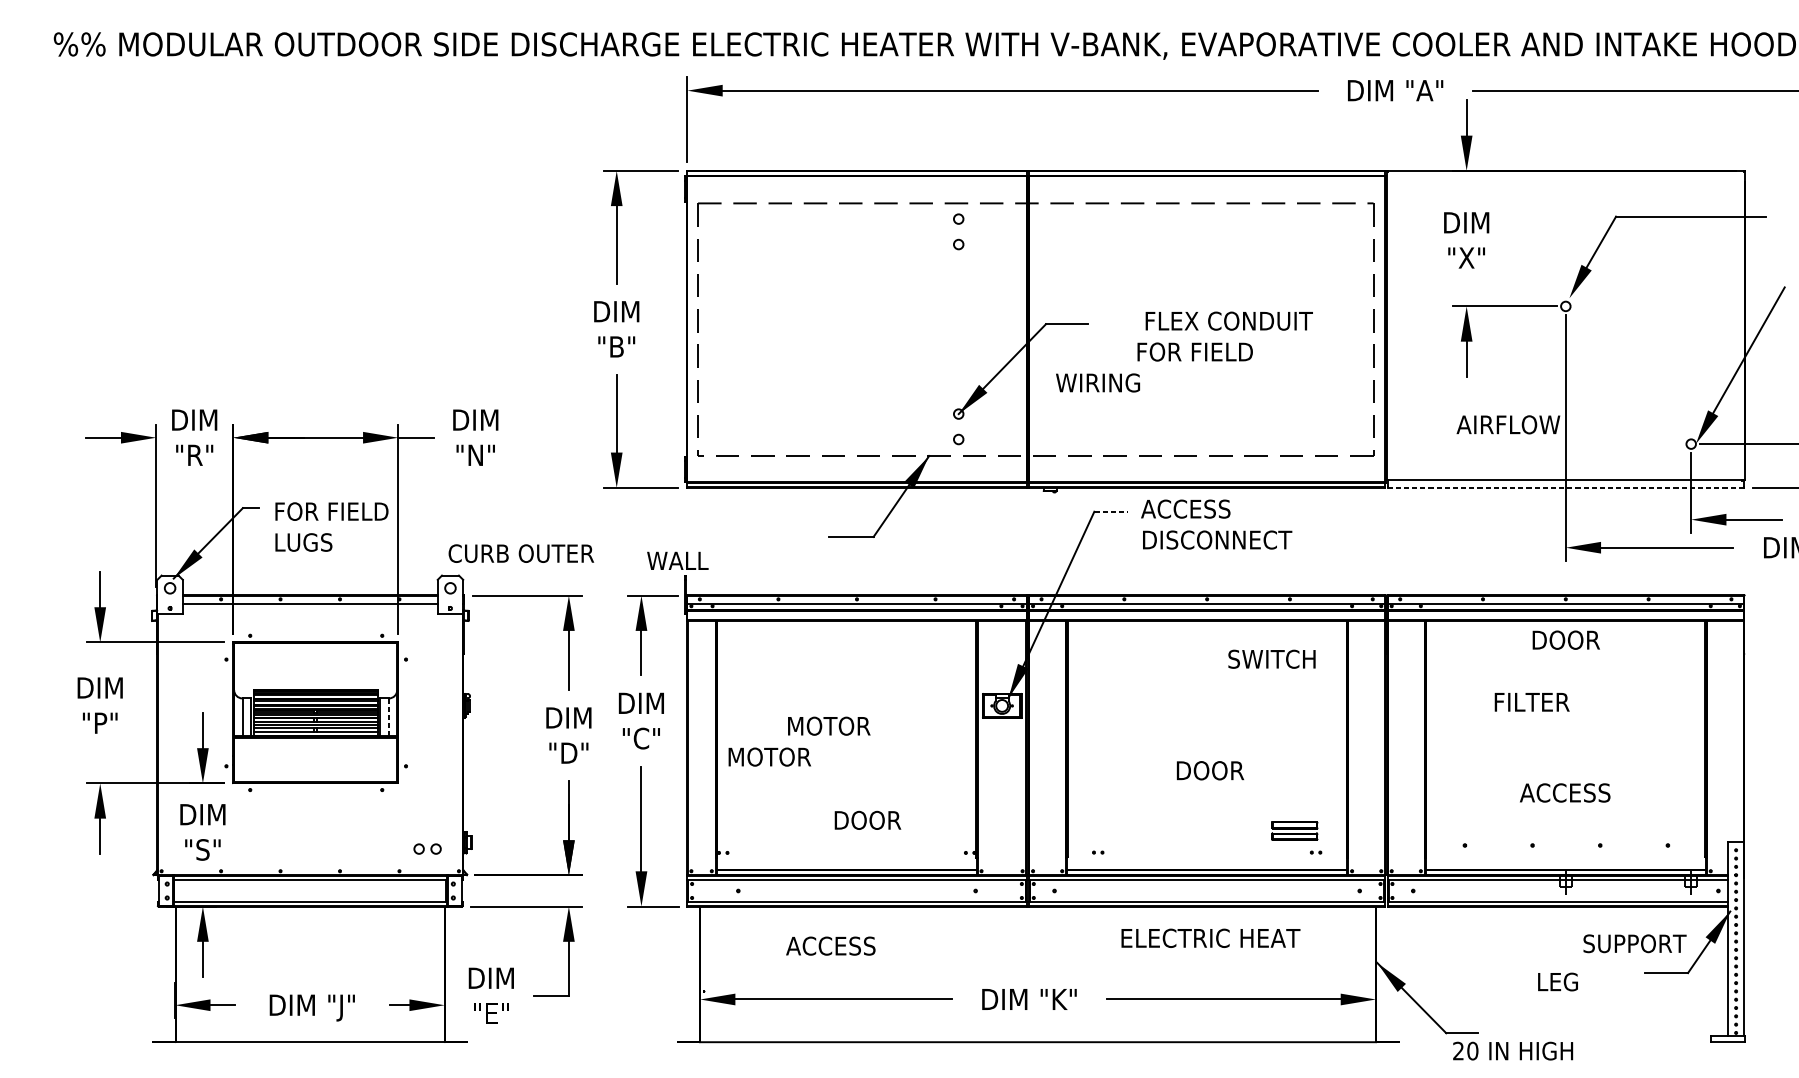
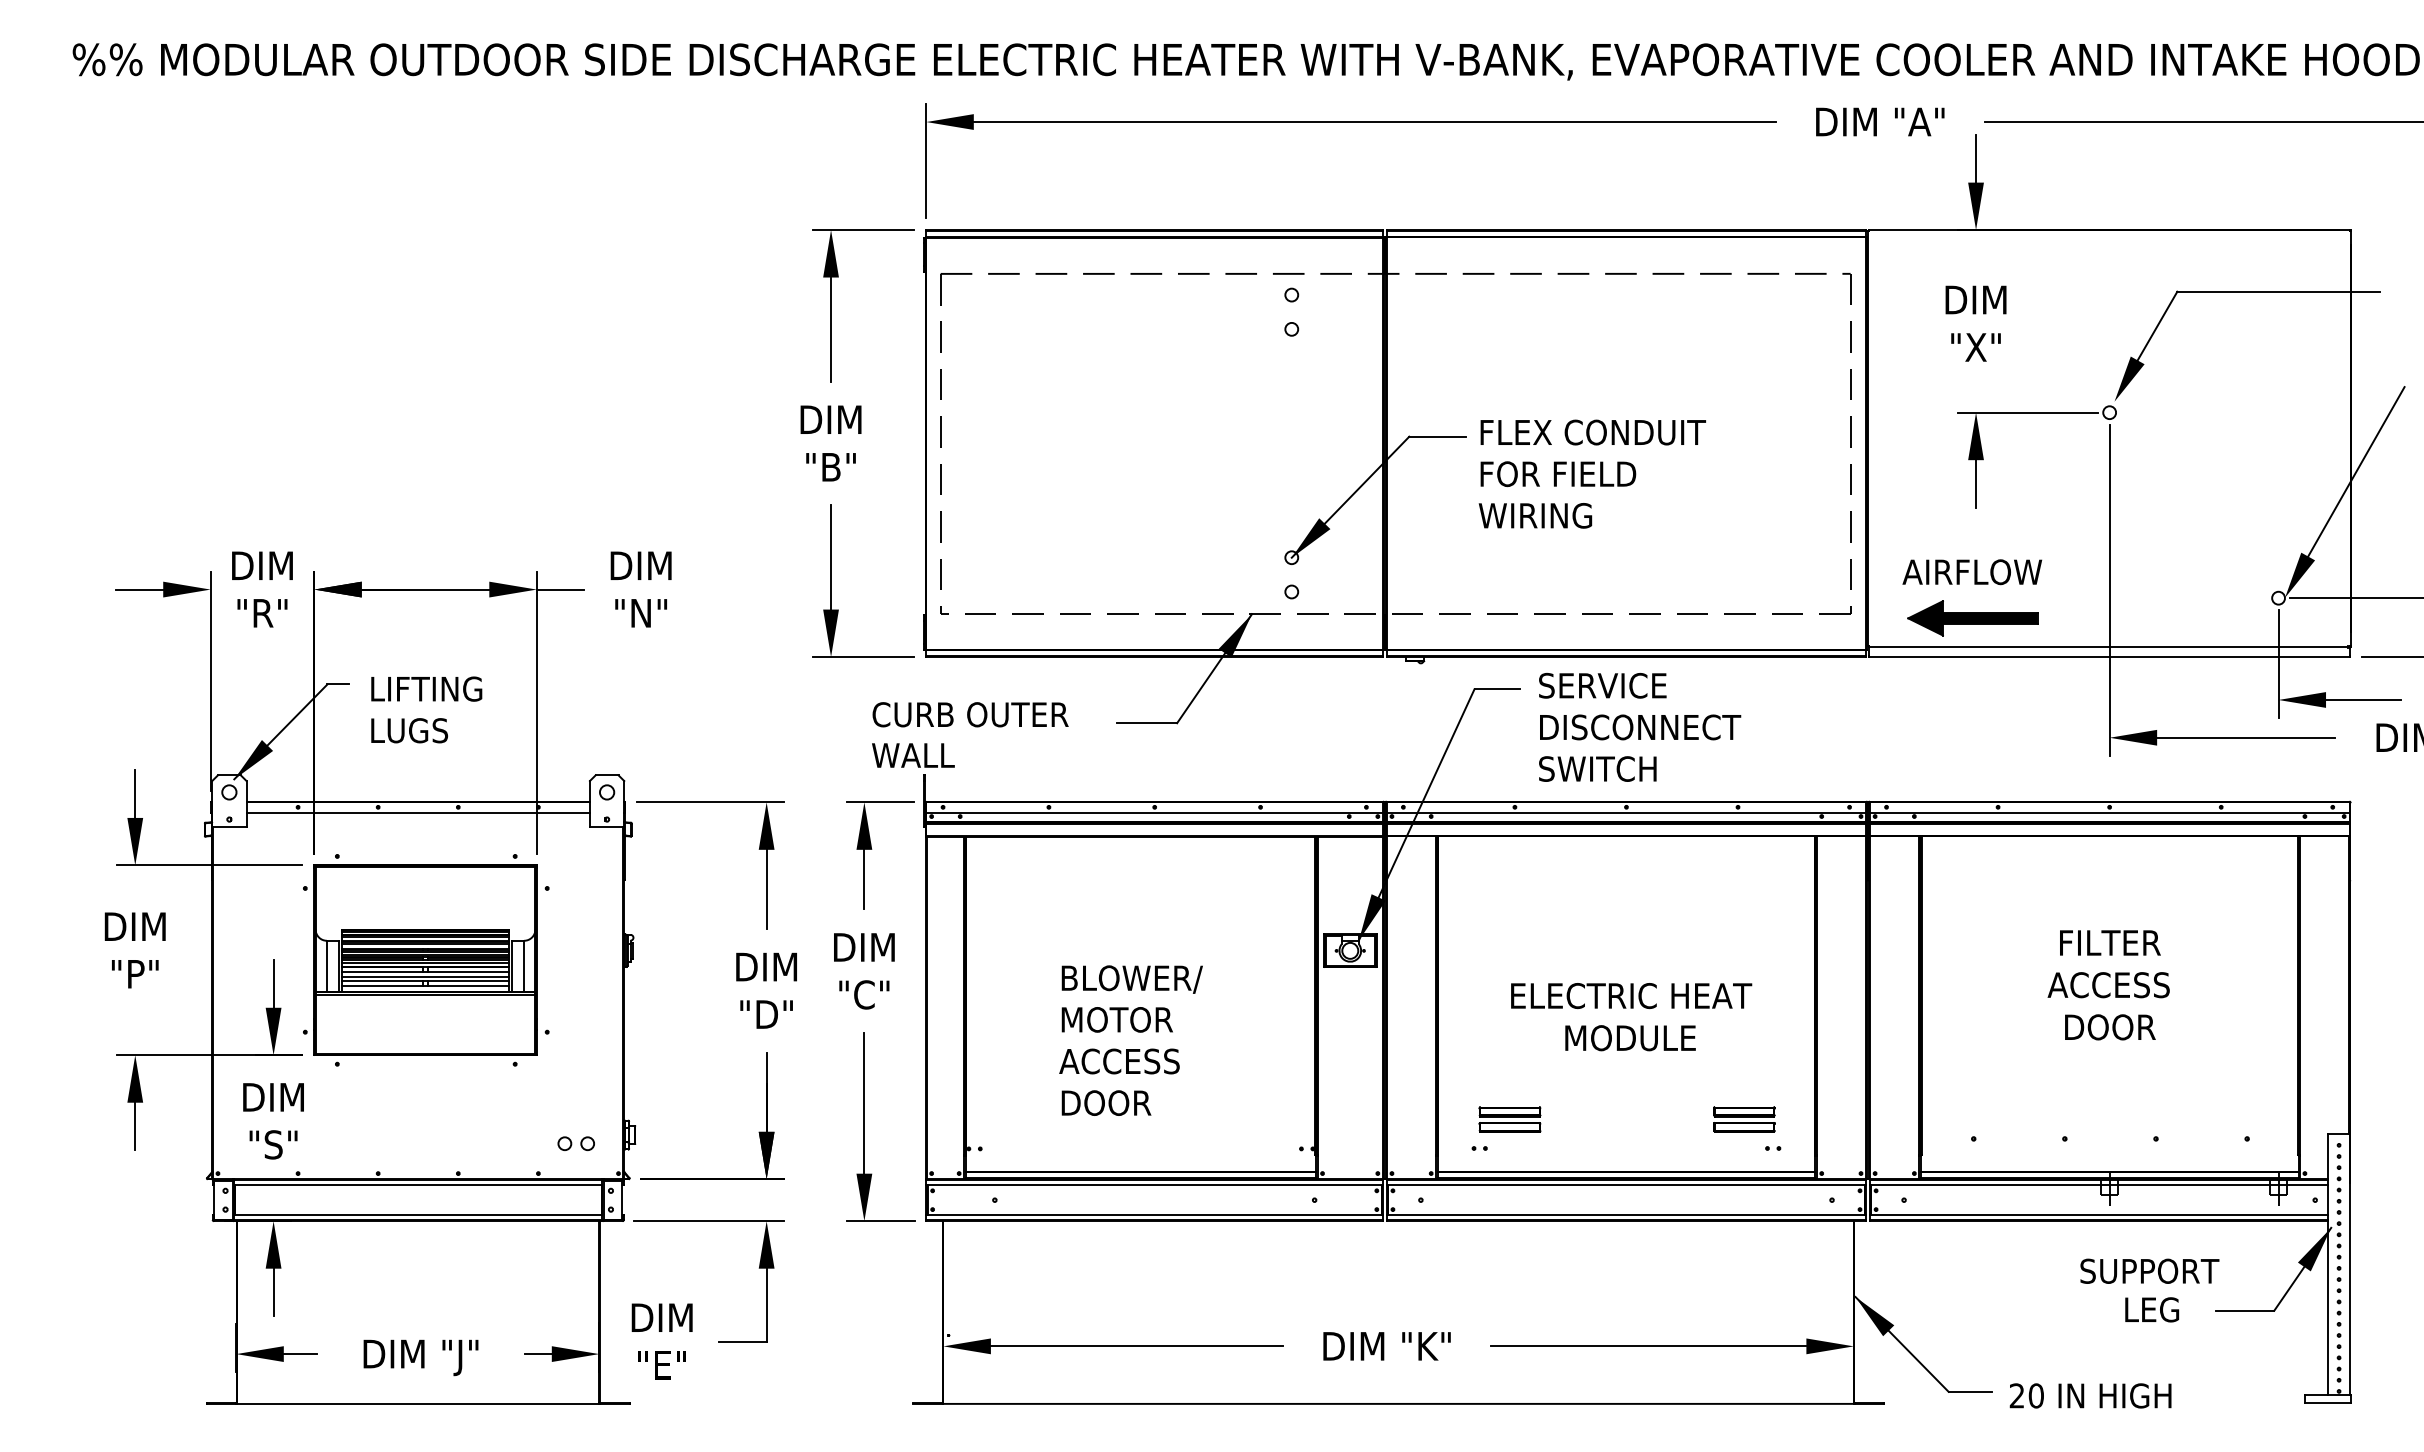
text: (1228, 321) -> (1592, 432), moved
text: (1195, 352) -> (1558, 474), moved
text: (1098, 382) -> (1535, 515), moved
text: (1508, 425) -> (1972, 572), moved
part: (1464, 459) -> (1972, 618), added
line: (1566, 488) -> (2110, 657), dashed -> solid
text: (1188, 508) -> (1601, 685), ACCESS -> SERVICE
text: (332, 511) -> (448, 688), FOR FIELD -> LIFTING
line: (1111, 511) -> (1497, 689), dashed -> solid
text: (521, 553) -> (970, 714), moved
text: (1566, 640) -> (2110, 1027), moved
text: (1271, 658) -> (1597, 768), moved
text: (1532, 701) -> (2110, 942), moved
line: (389, 717) -> (524, 966), dashed -> solid
text: (841, 727) -> (1133, 979), MOTOR -> BLOWER/
text: (769, 756) -> (1116, 1019), moved
text: (1210, 770) -> (1630, 1038), DOOR -> MODULE
text: (1564, 793) -> (2108, 985), moved
text: (867, 819) -> (1106, 1102), moved
part: (1120, 831) -> (1509, 1119), added
text: (1210, 938) -> (1631, 996), moved
text: (1634, 943) -> (2149, 1270), moved
text: (830, 946) -> (1119, 1061), moved
text: (1558, 981) -> (2152, 1309), moved
text: (1513, 1050) -> (2090, 1395), moved

